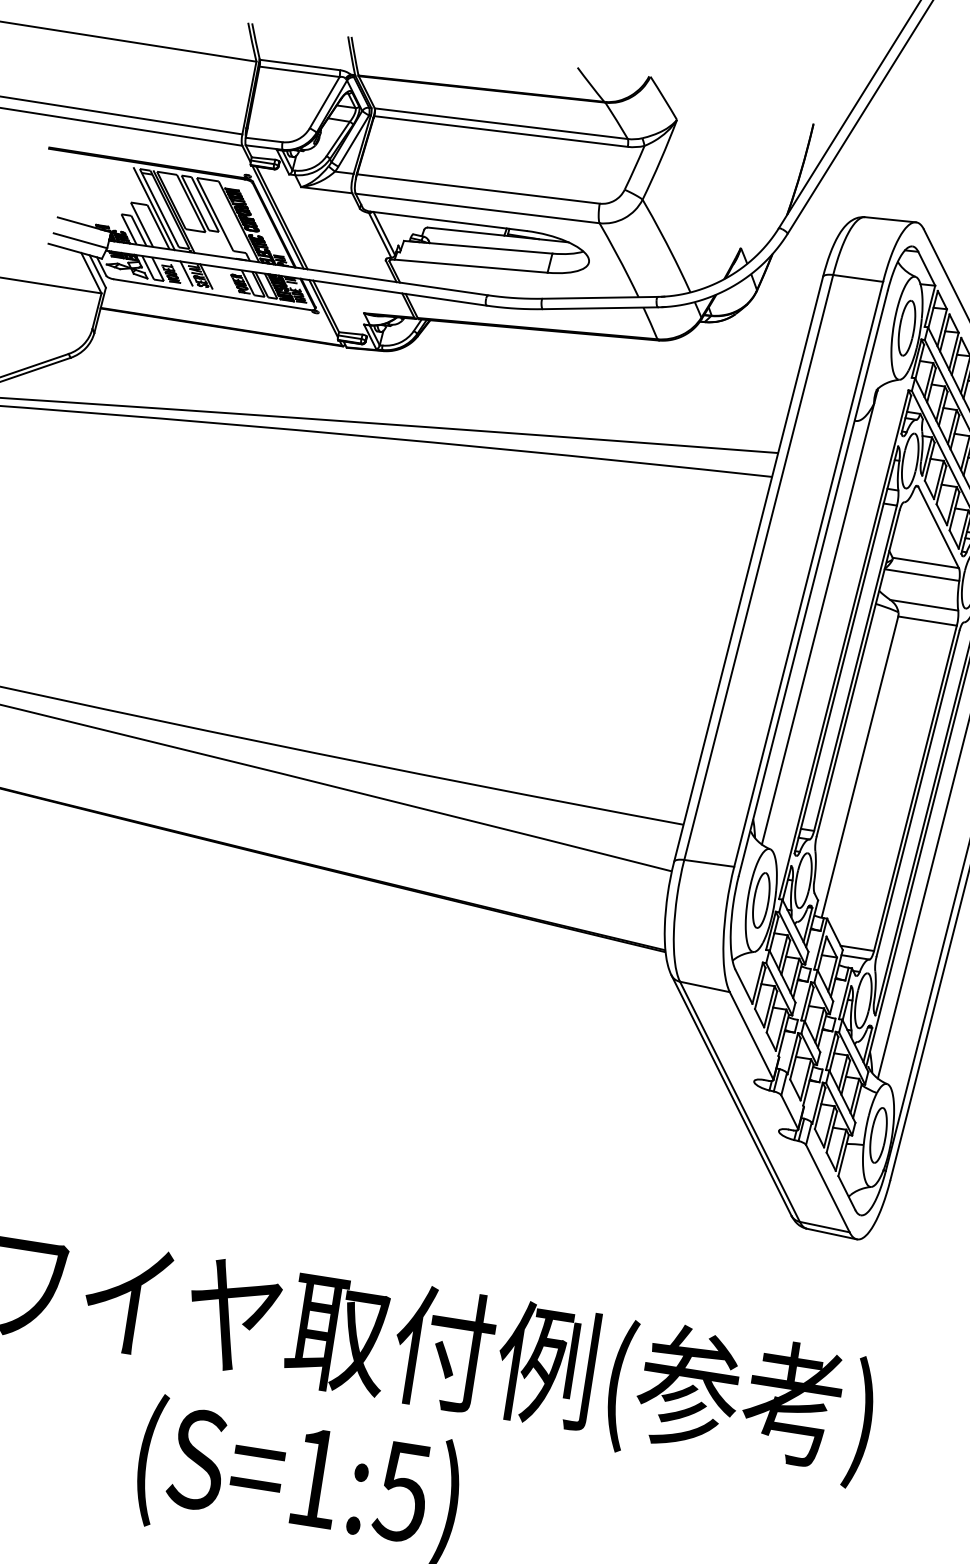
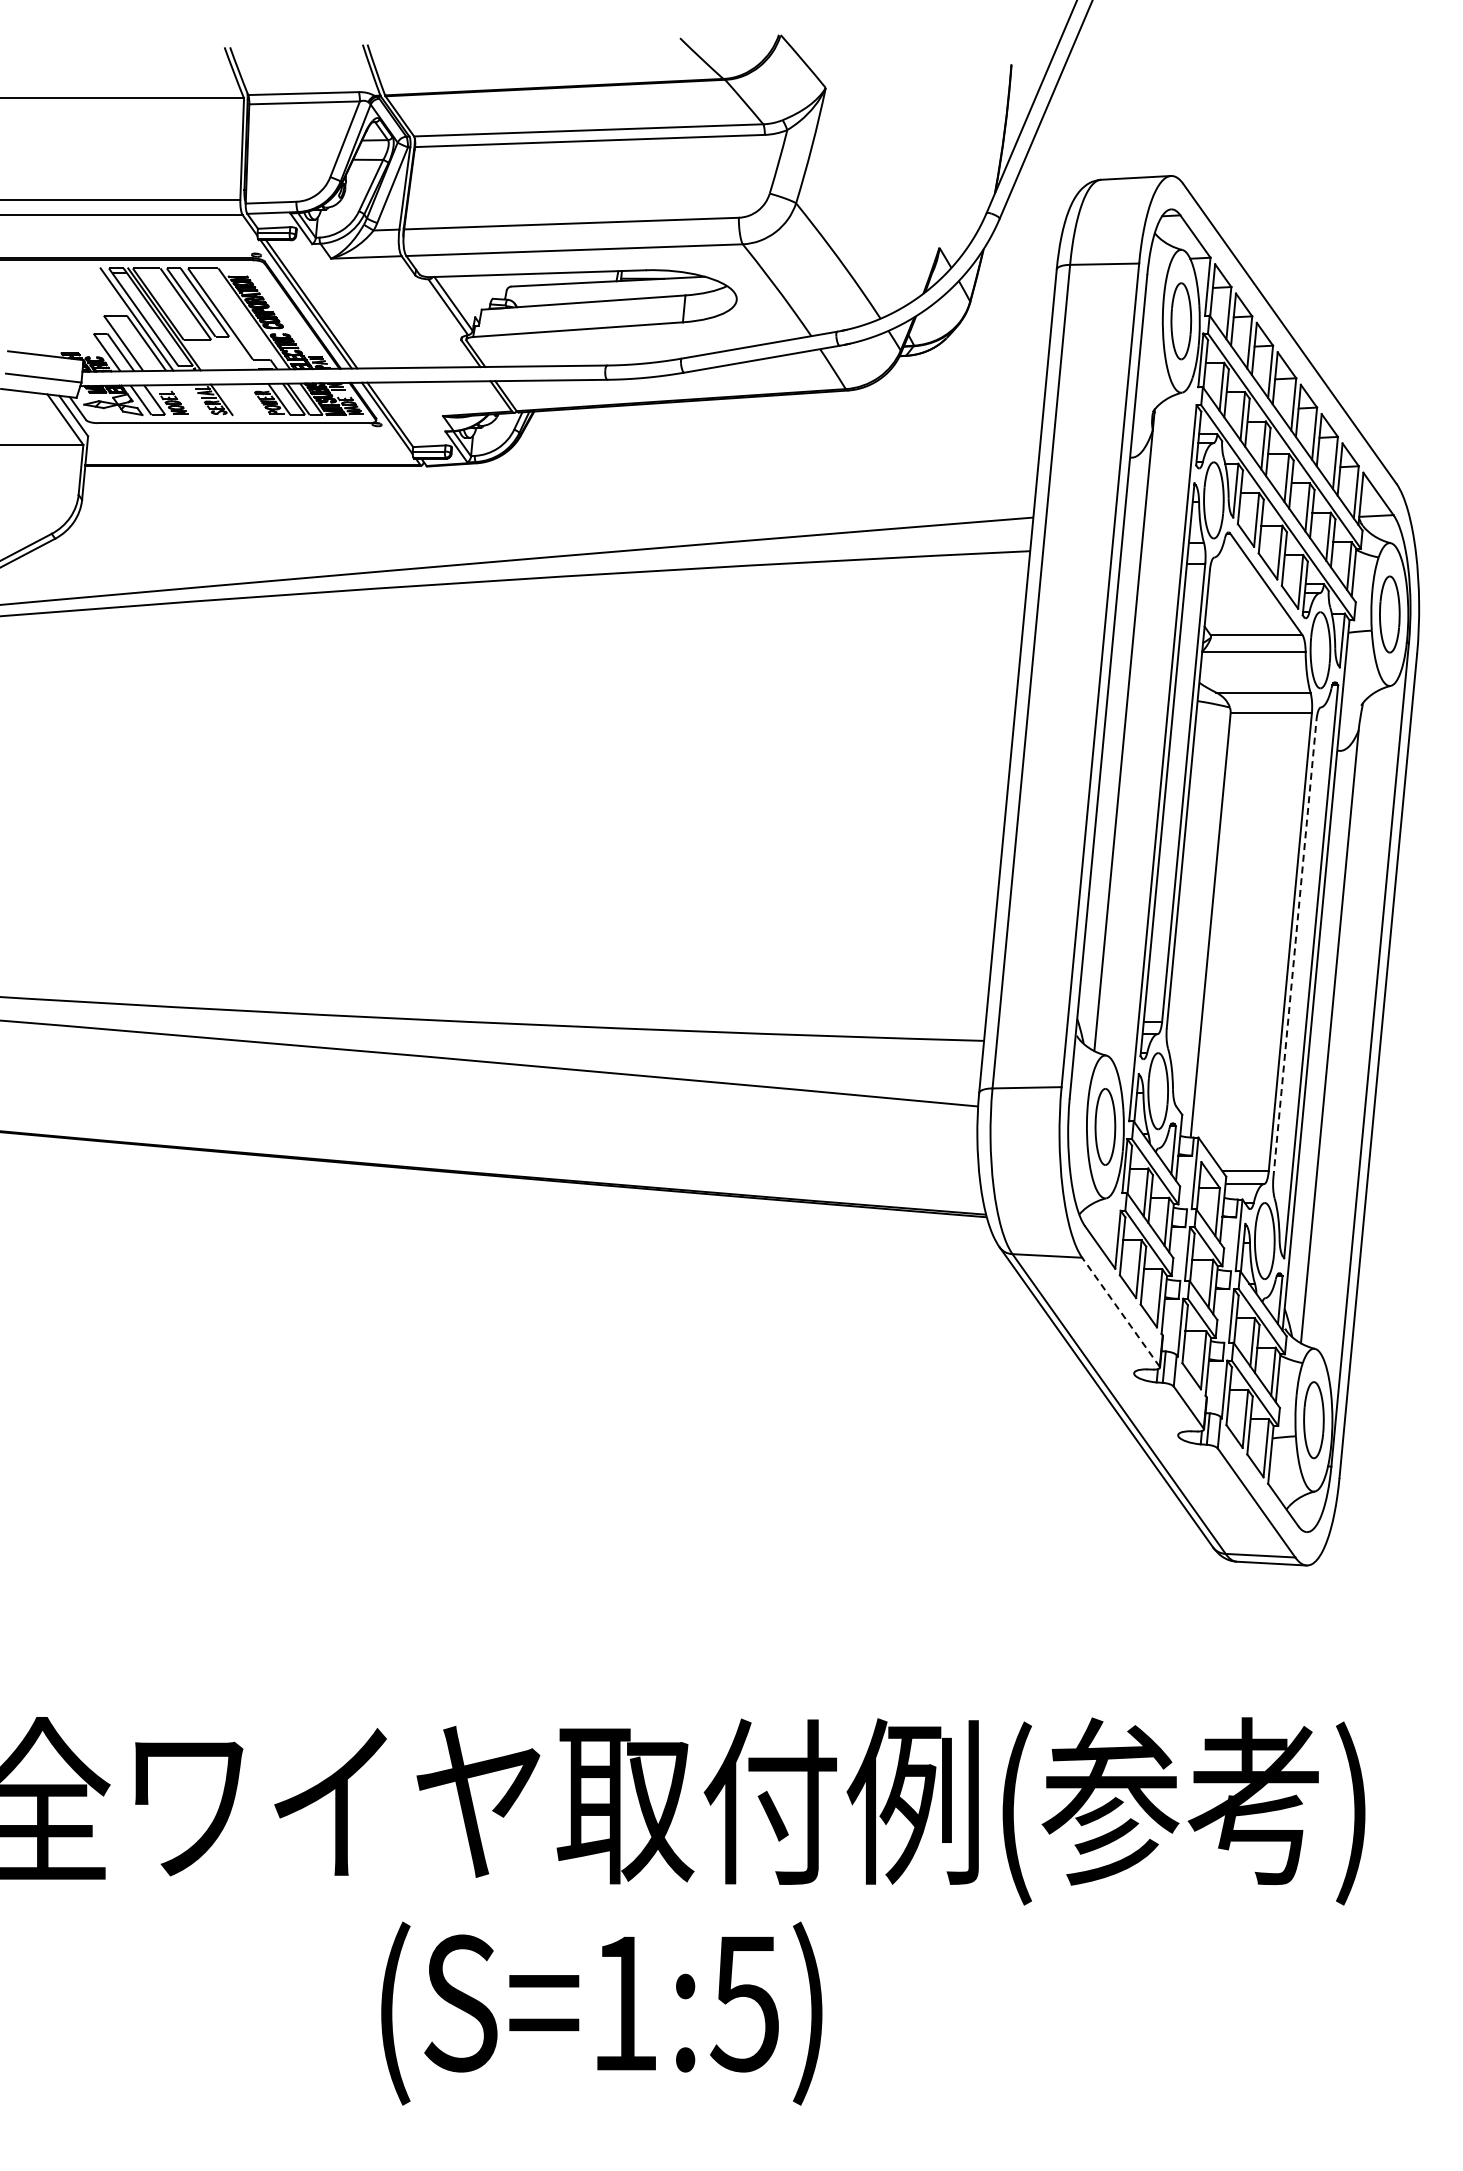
line: (186, 273) -> (193, 399), removed
line: (917, 793) -> (1294, 948), solid -> dashed
line: (751, 1035) -> (1120, 1312), solid -> dashed

